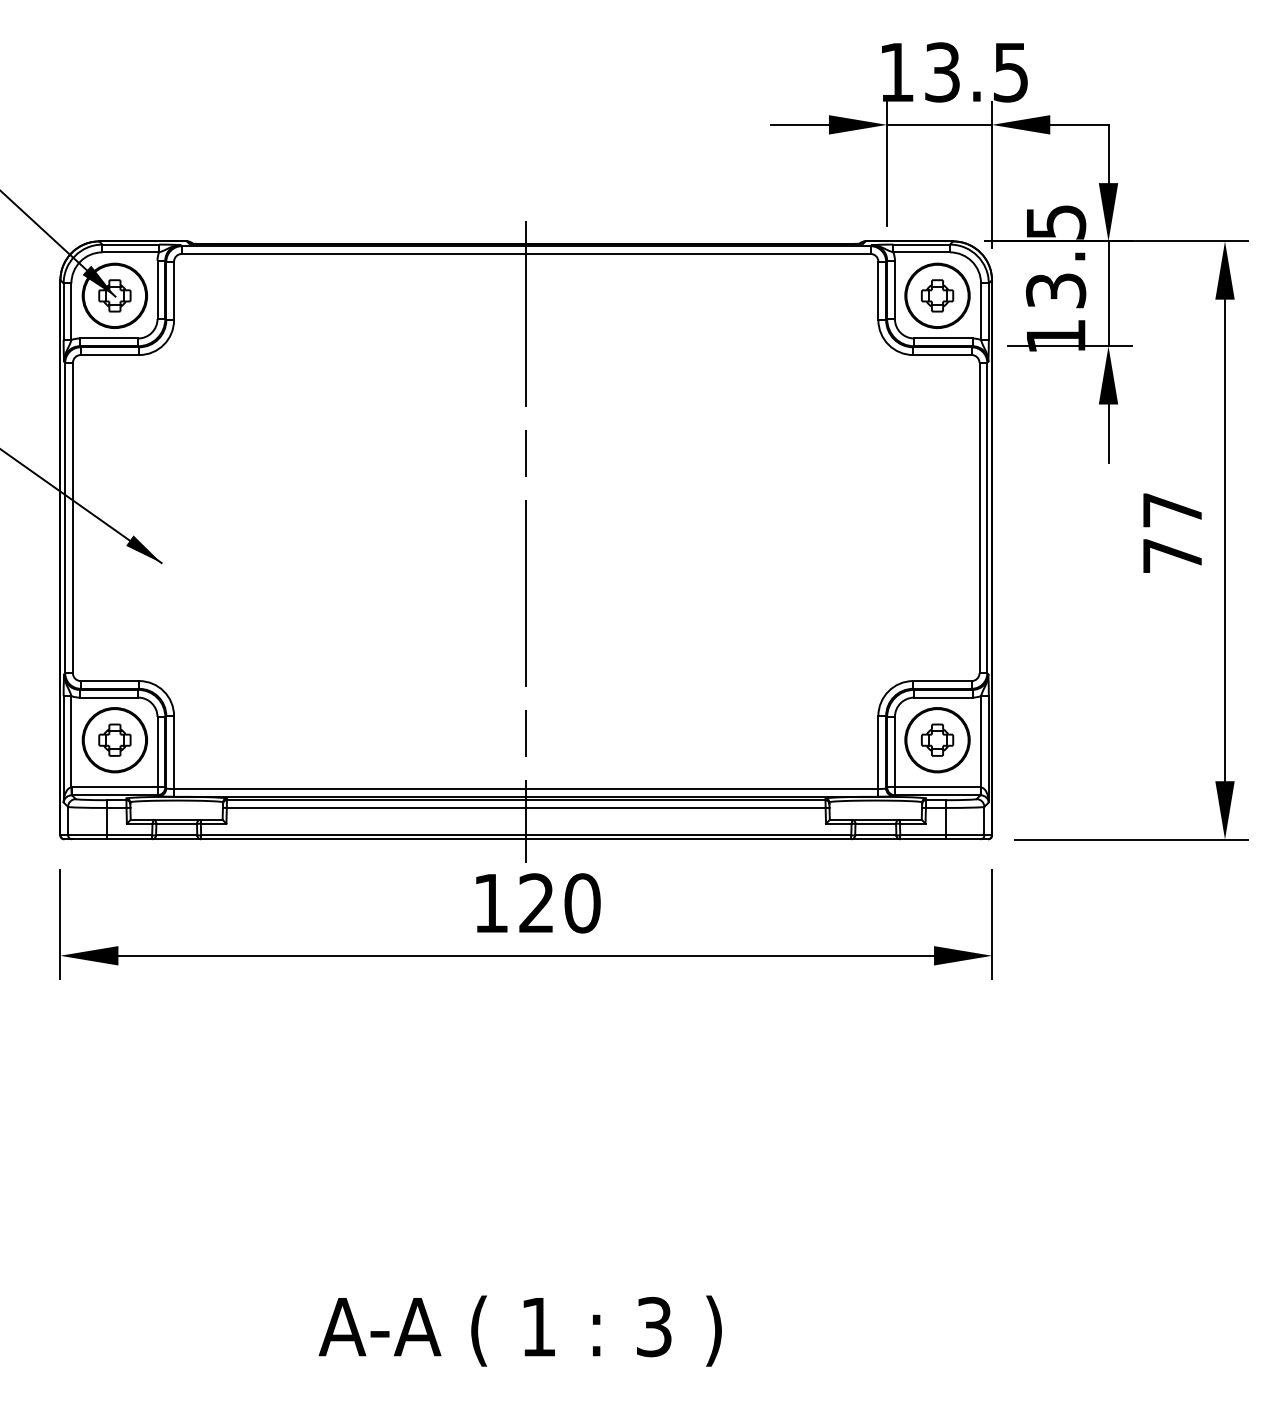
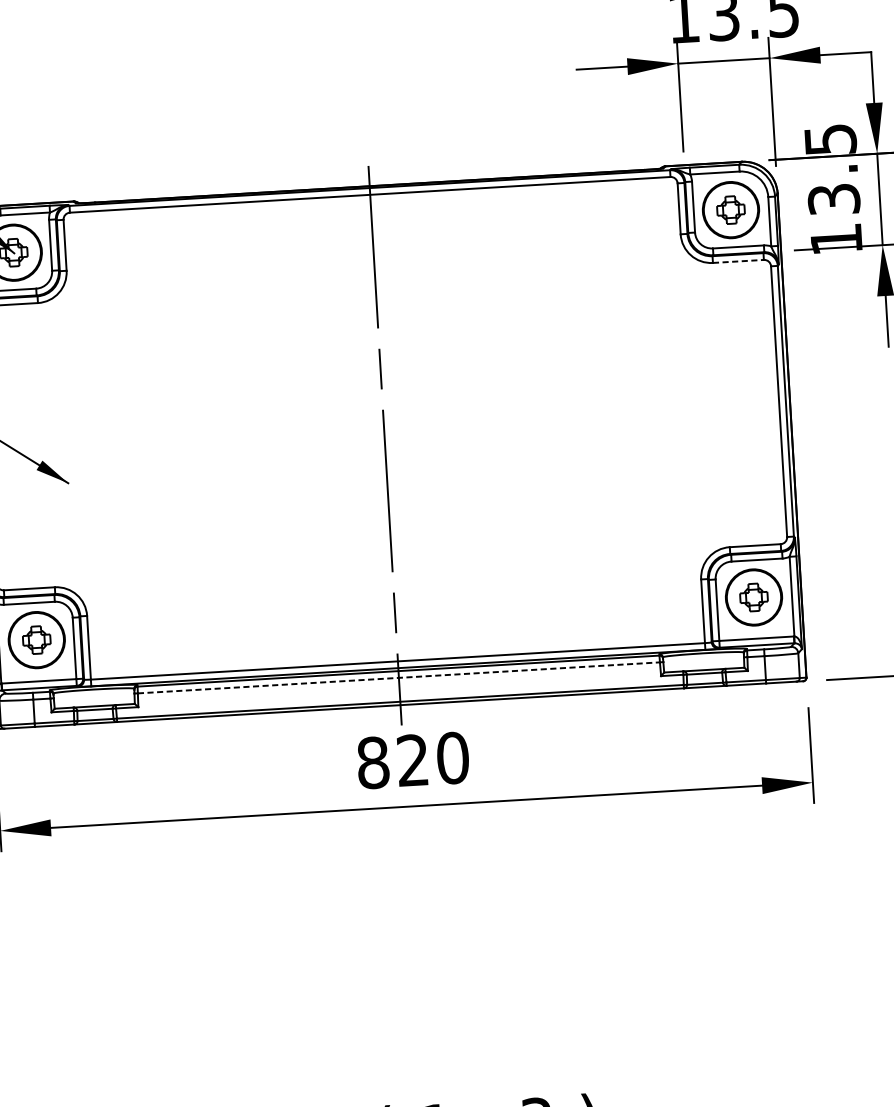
line: (943, 355) -> (739, 261), solid -> dashed
line: (526, 807) -> (399, 677), solid -> dashed
text: (491, 903) -> (373, 762), 120 -> 820

